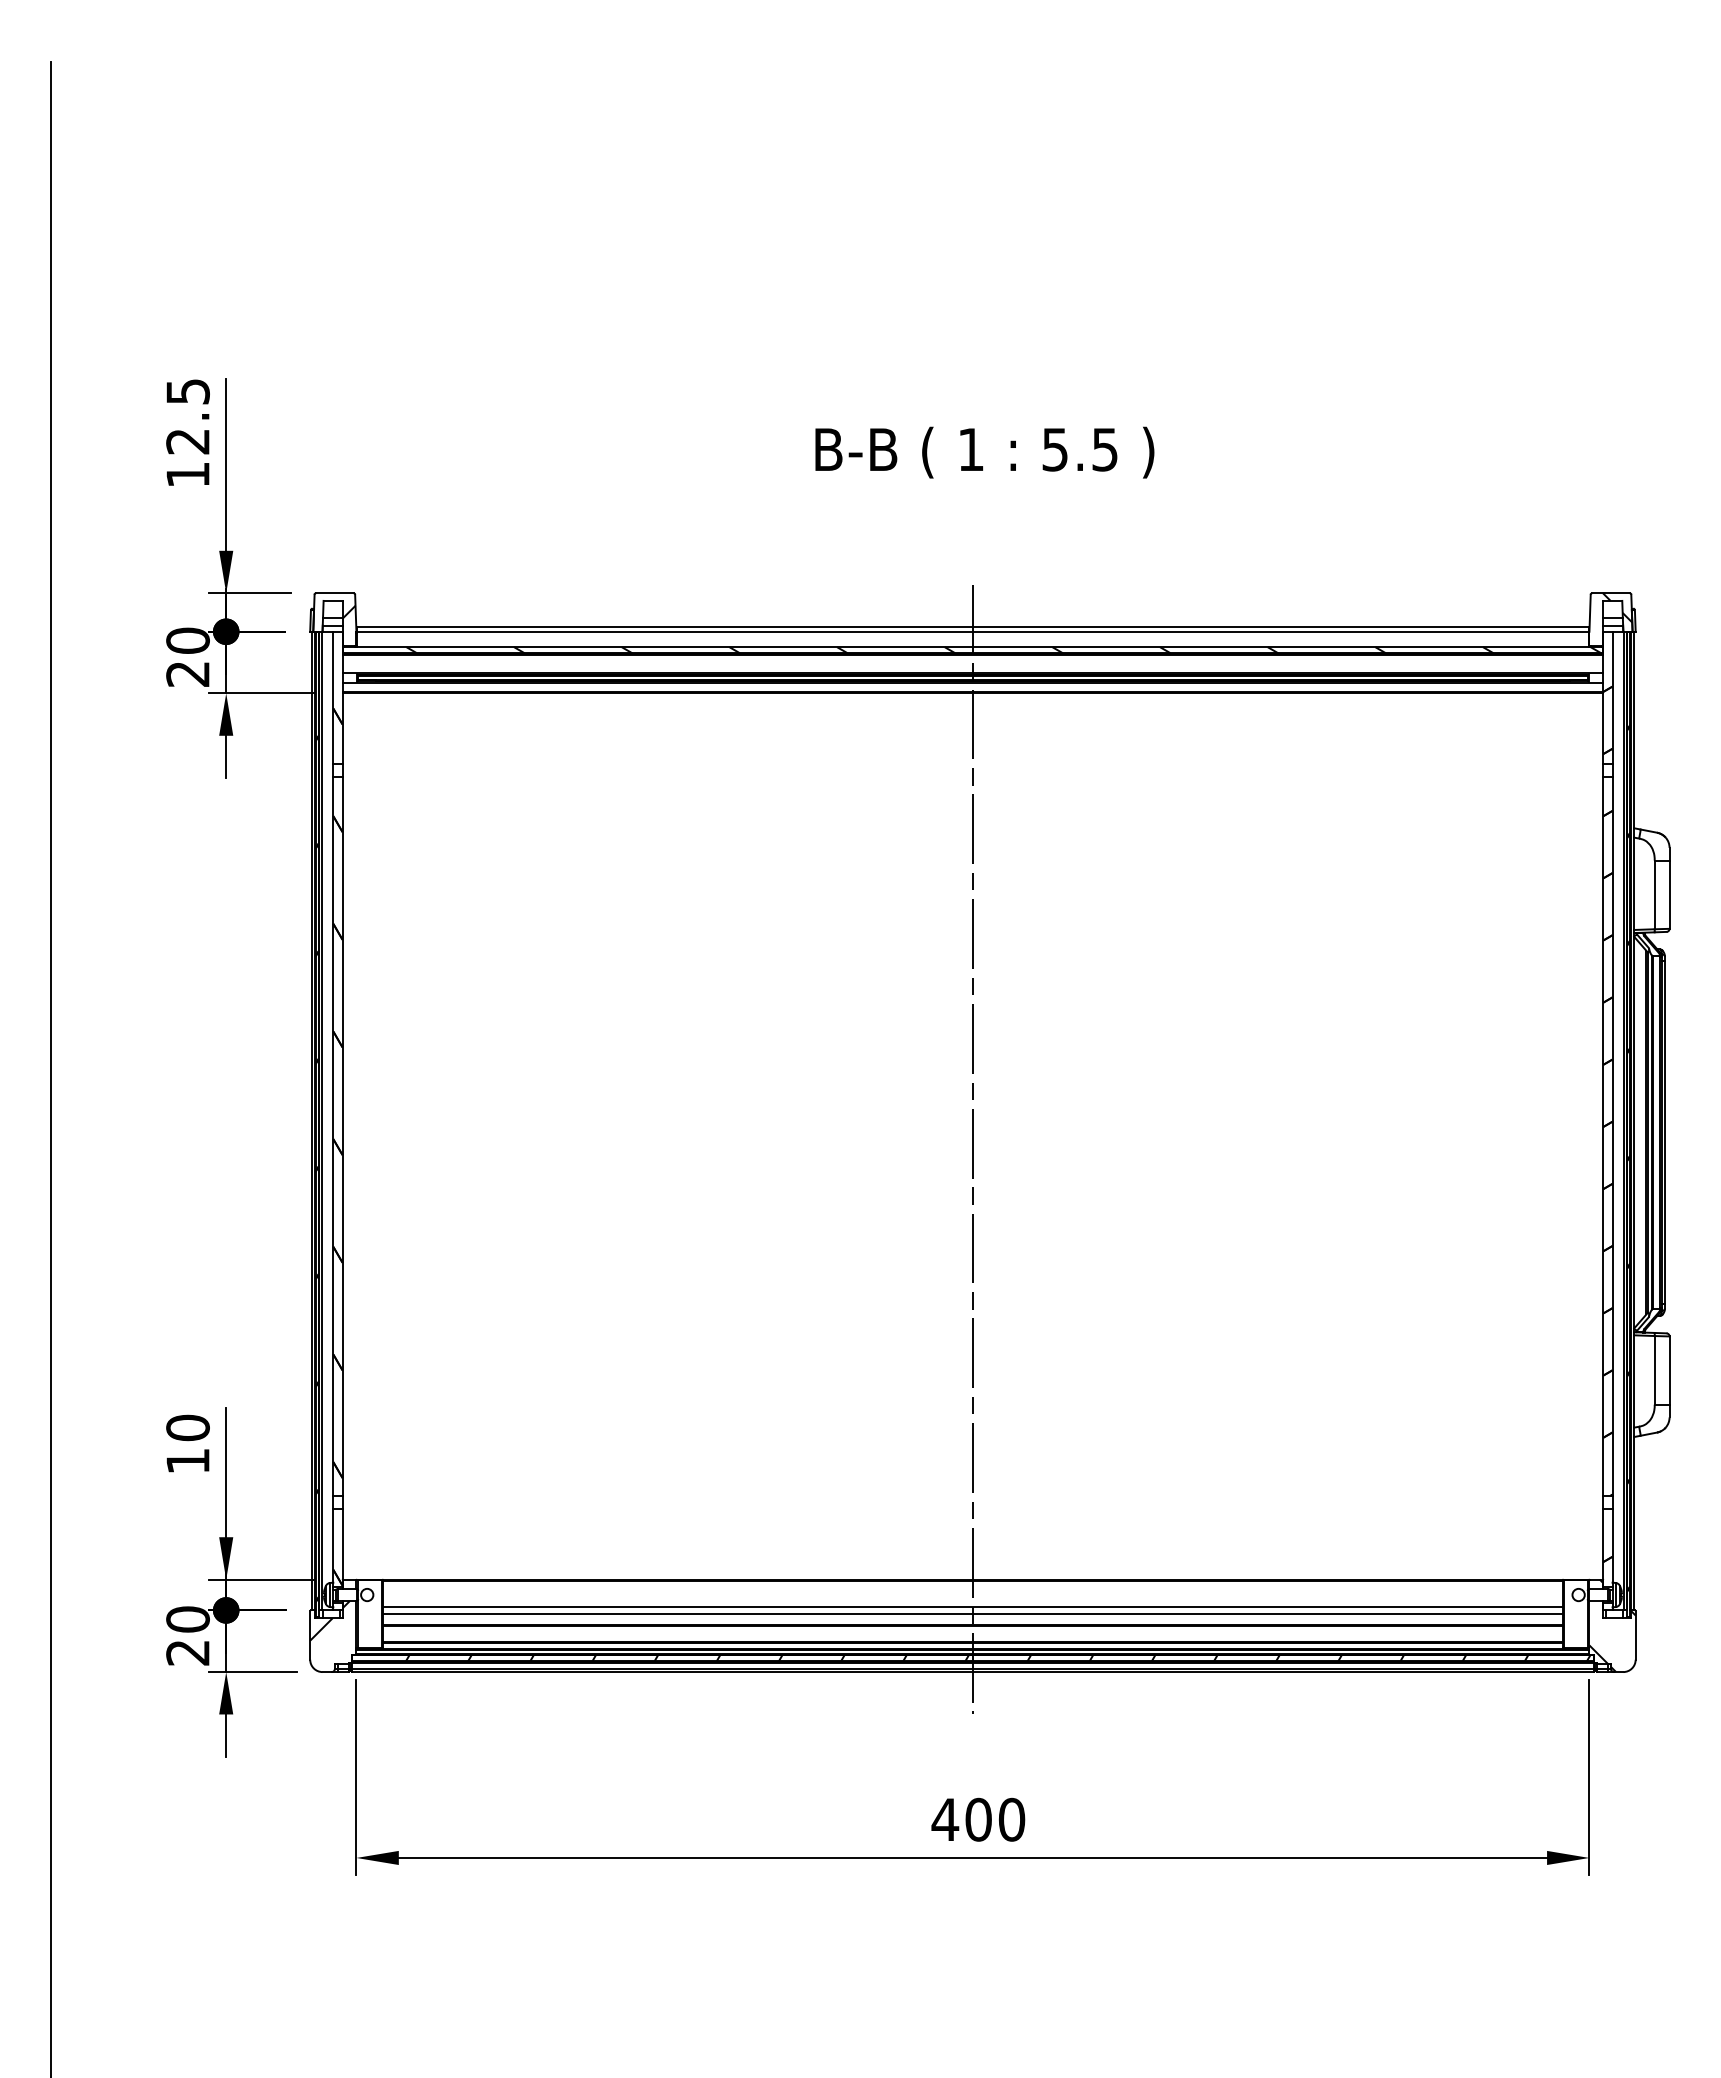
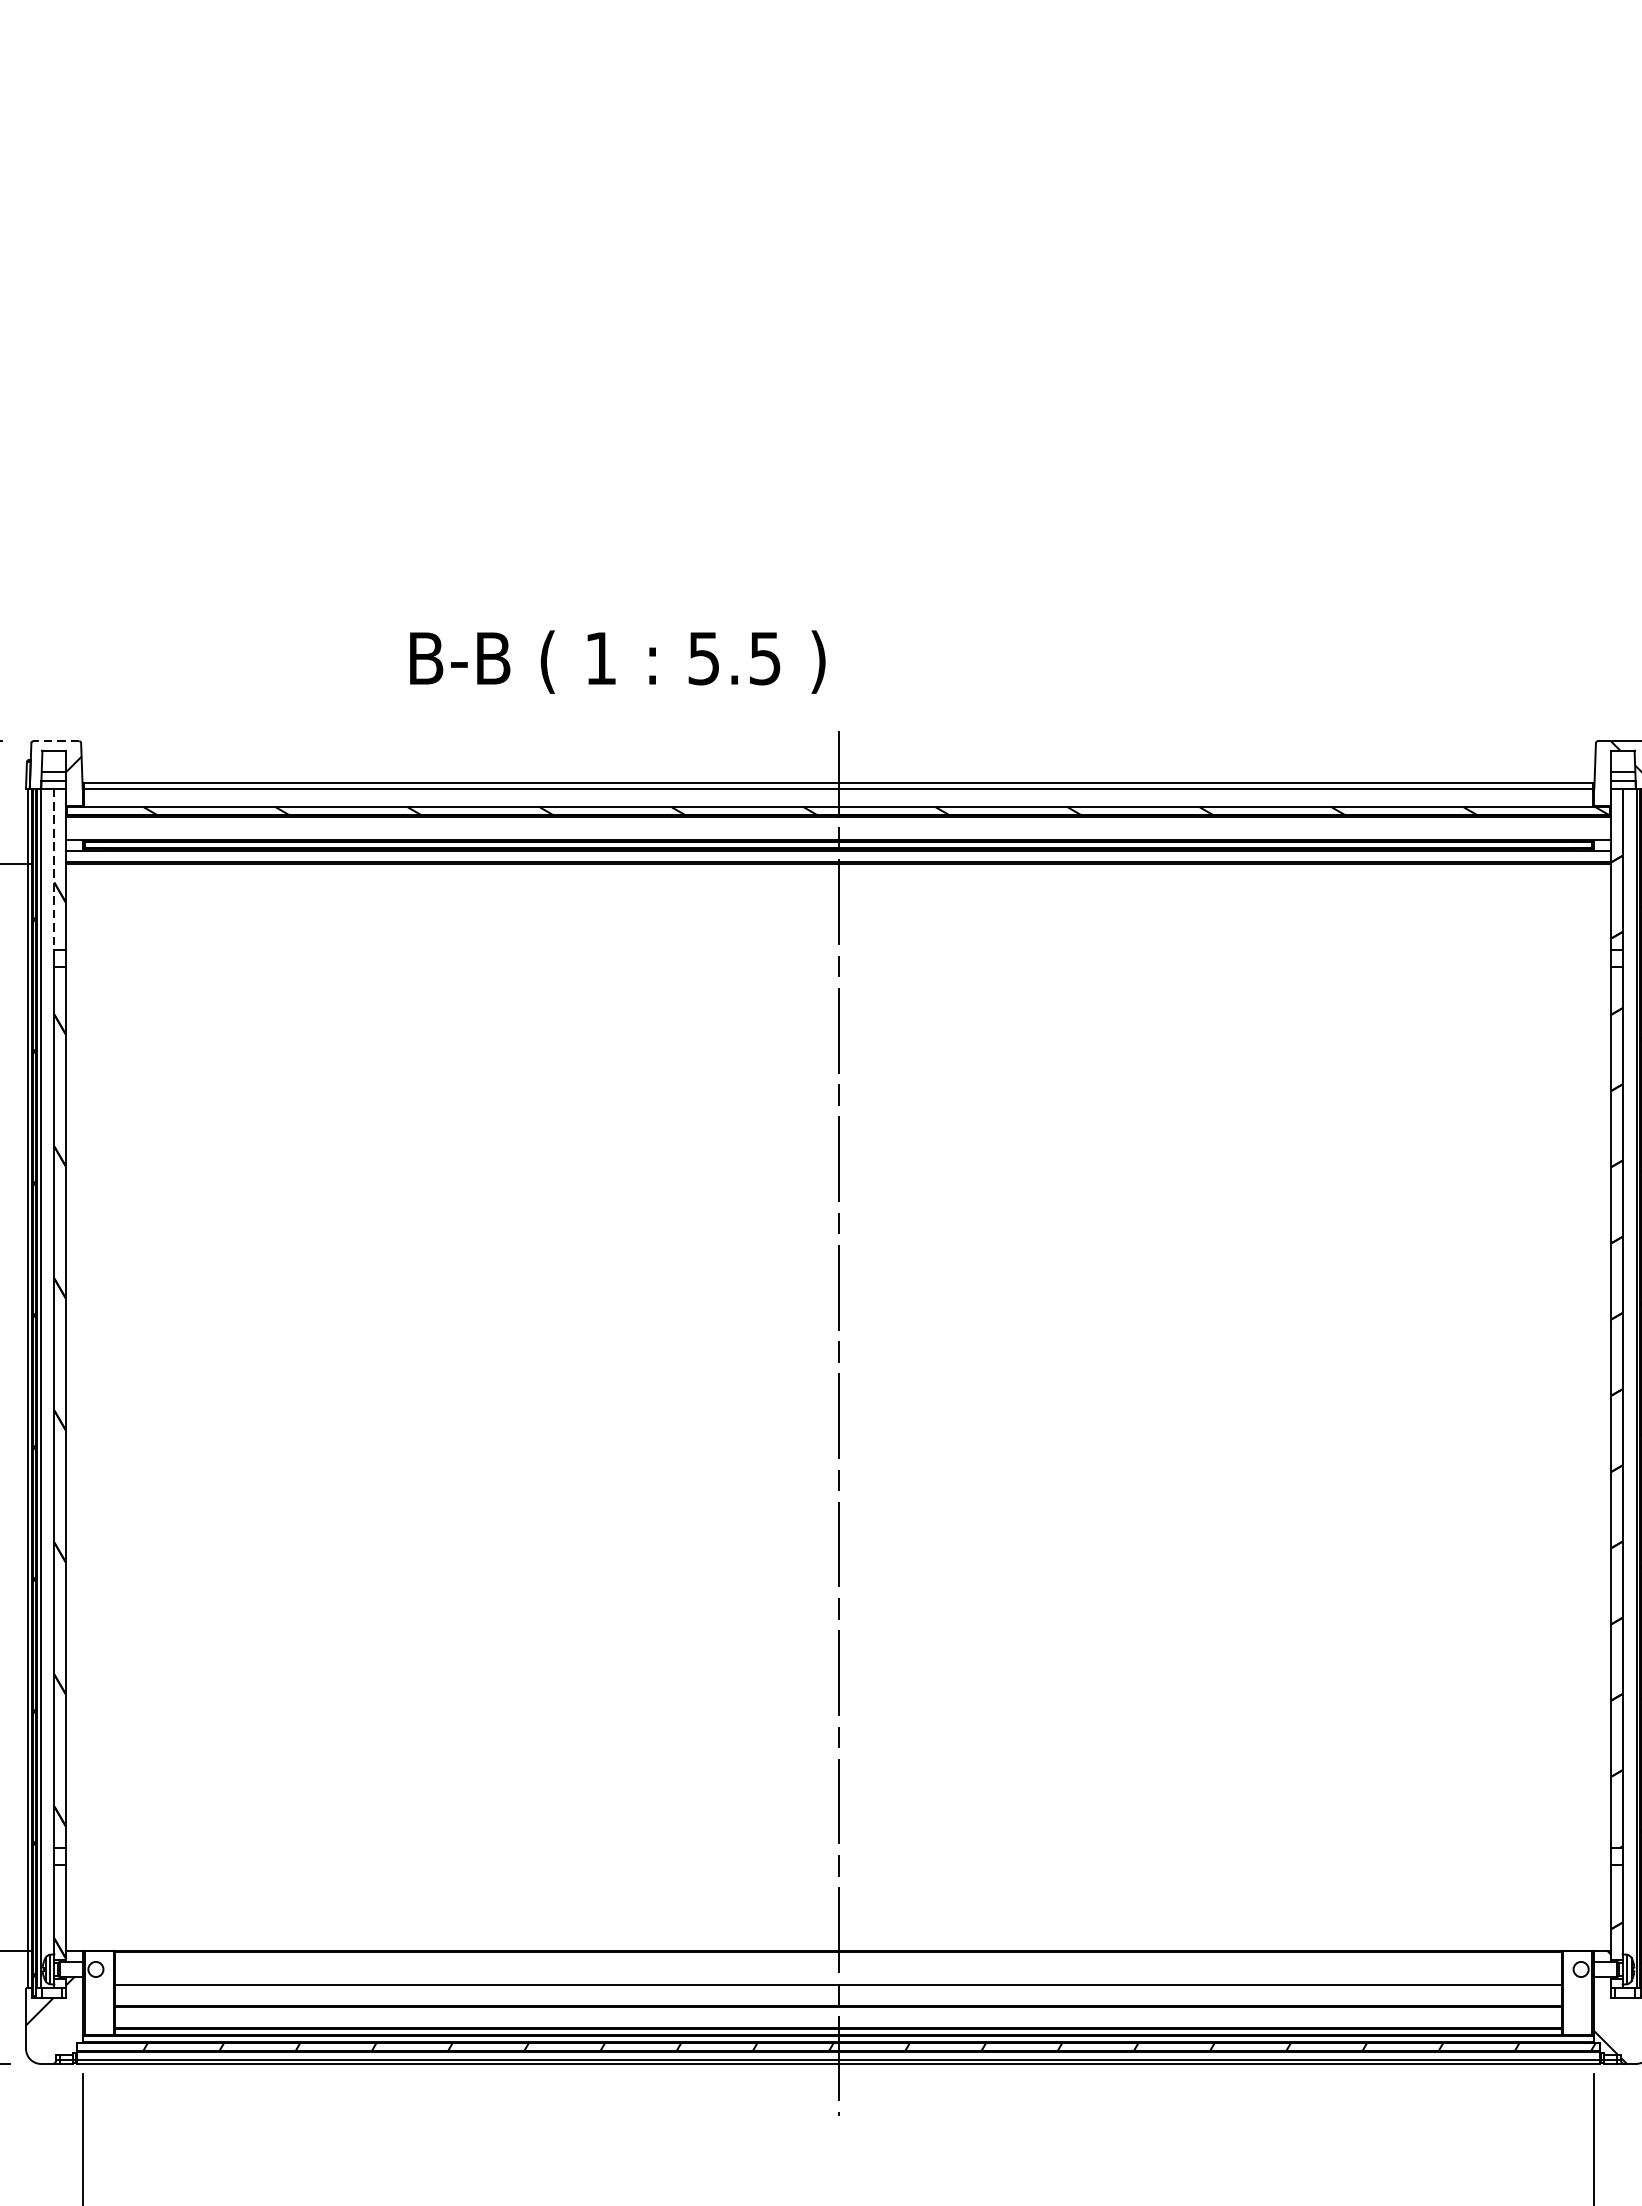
text: (984, 452) -> (617, 661), moved
line: (334, 593) -> (55, 741), solid -> dashed
line: (333, 697) -> (54, 869), solid -> dashed
line: (972, 1613) -> (837, 1992), removed

